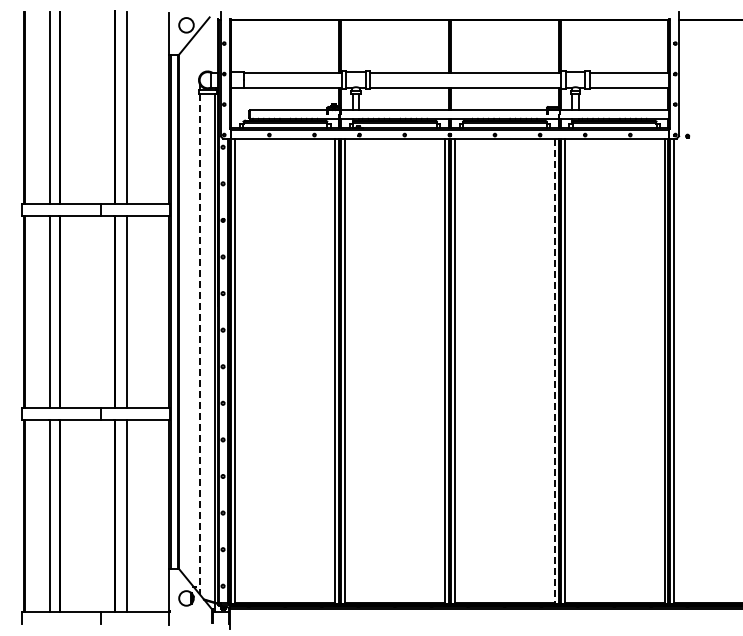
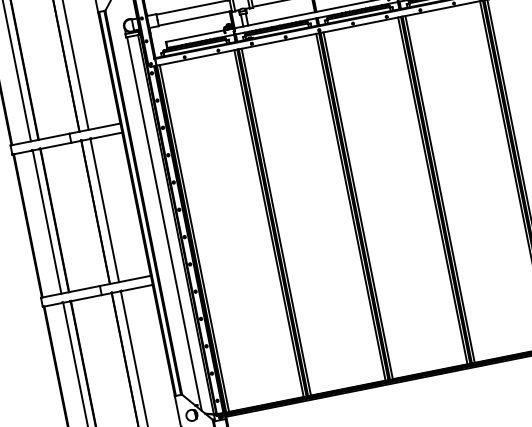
line: (200, 345) -> (164, 224), dashed -> solid
line: (554, 371) -> (432, 191), dashed -> solid

